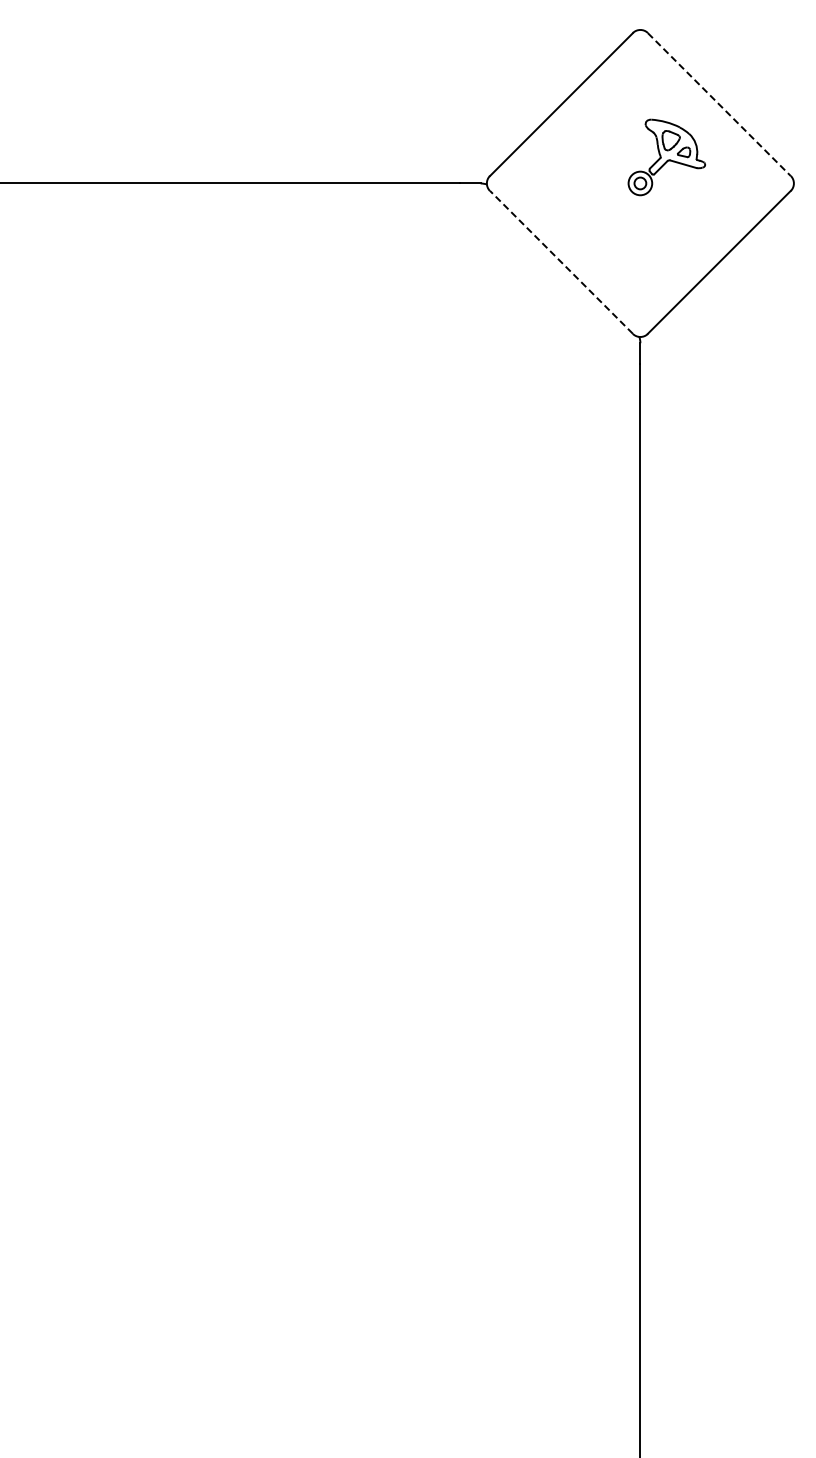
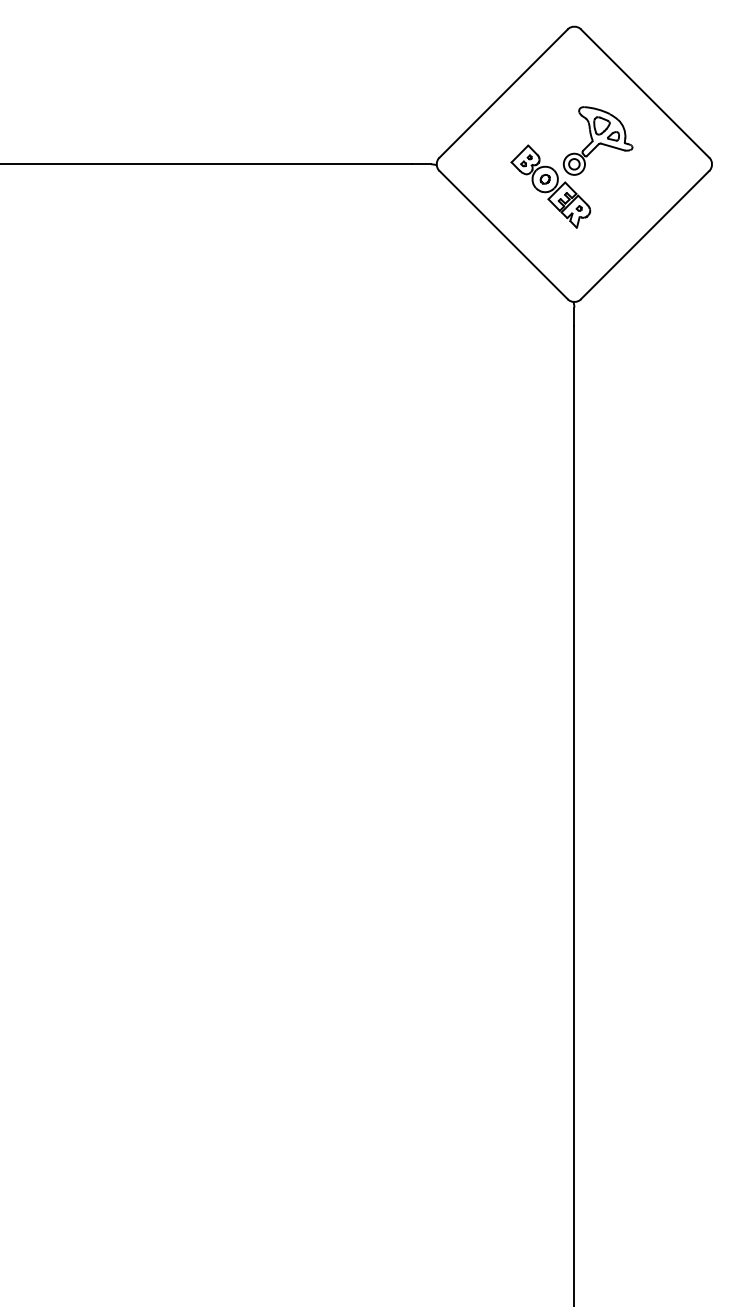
line: (719, 104) -> (645, 93), dashed -> solid
part: (613, 207) -> (550, 185), added
line: (561, 262) -> (503, 235), dashed -> solid

